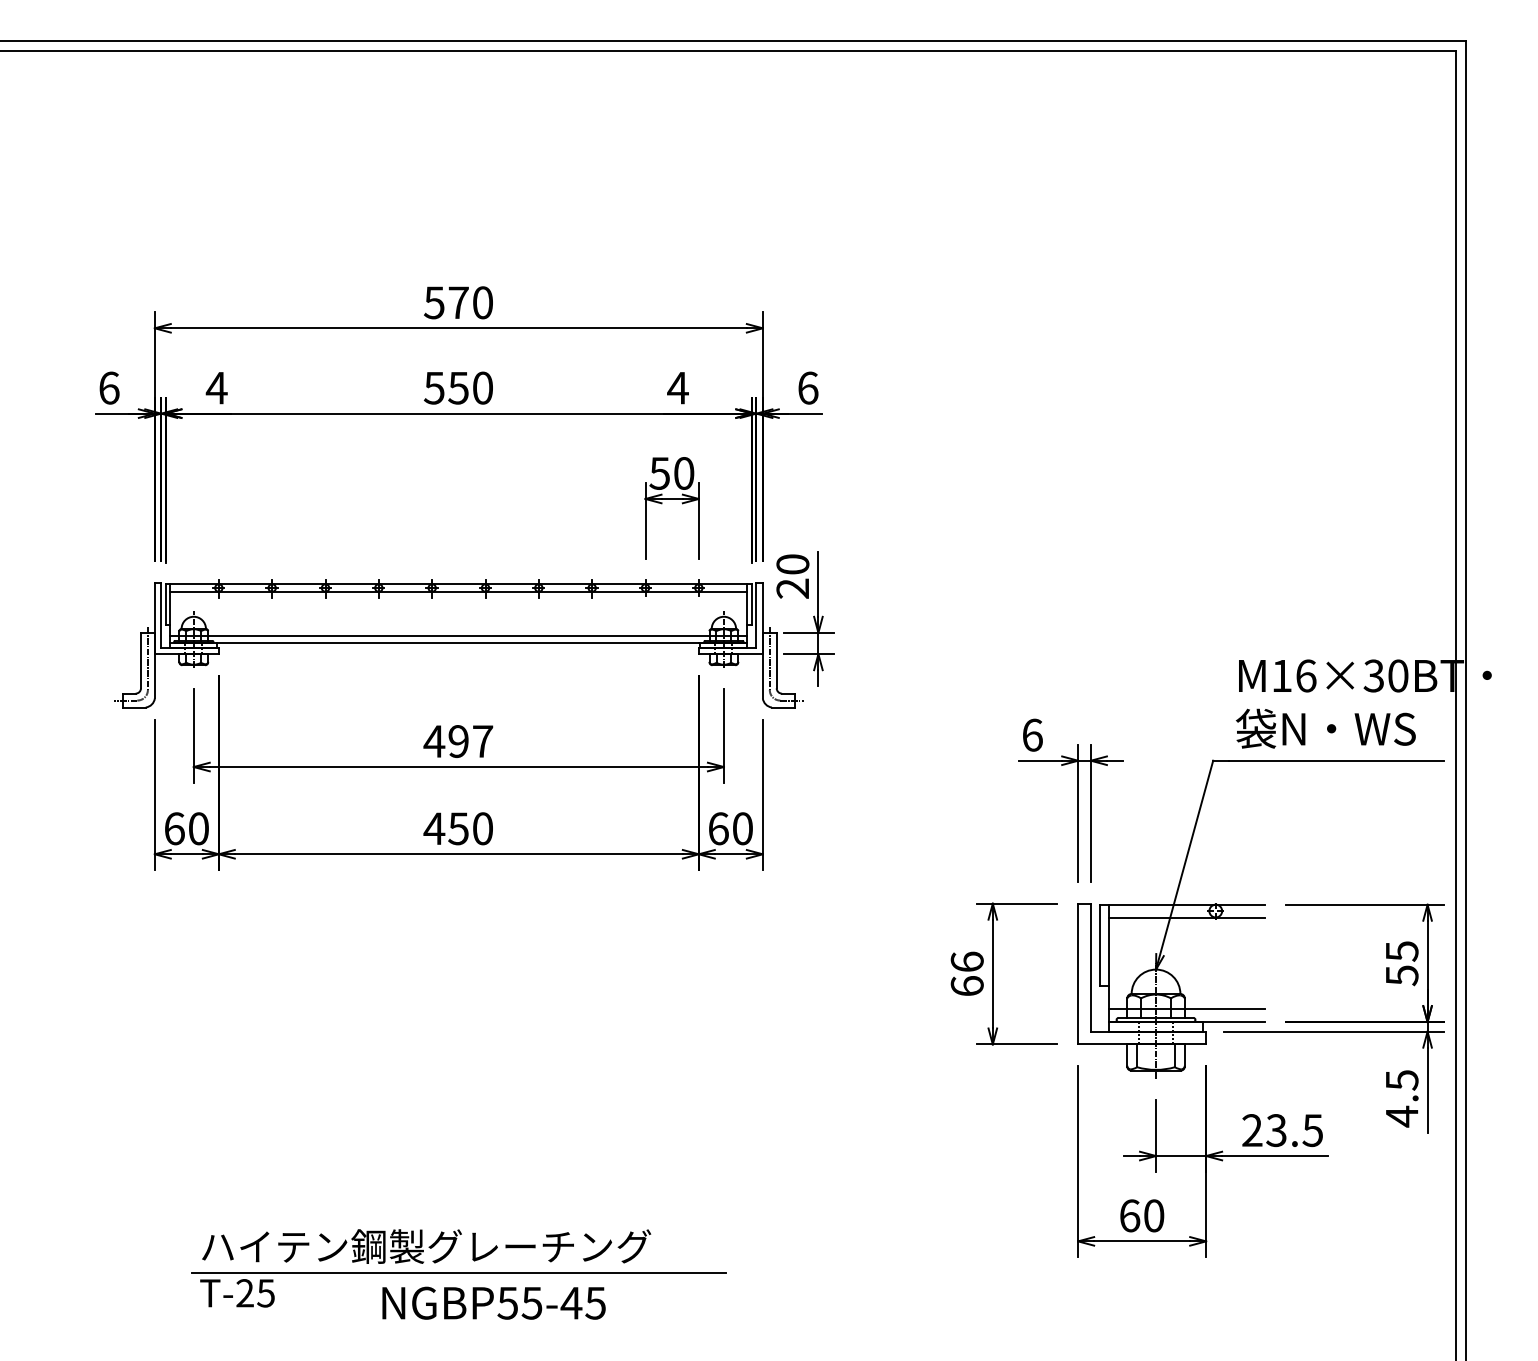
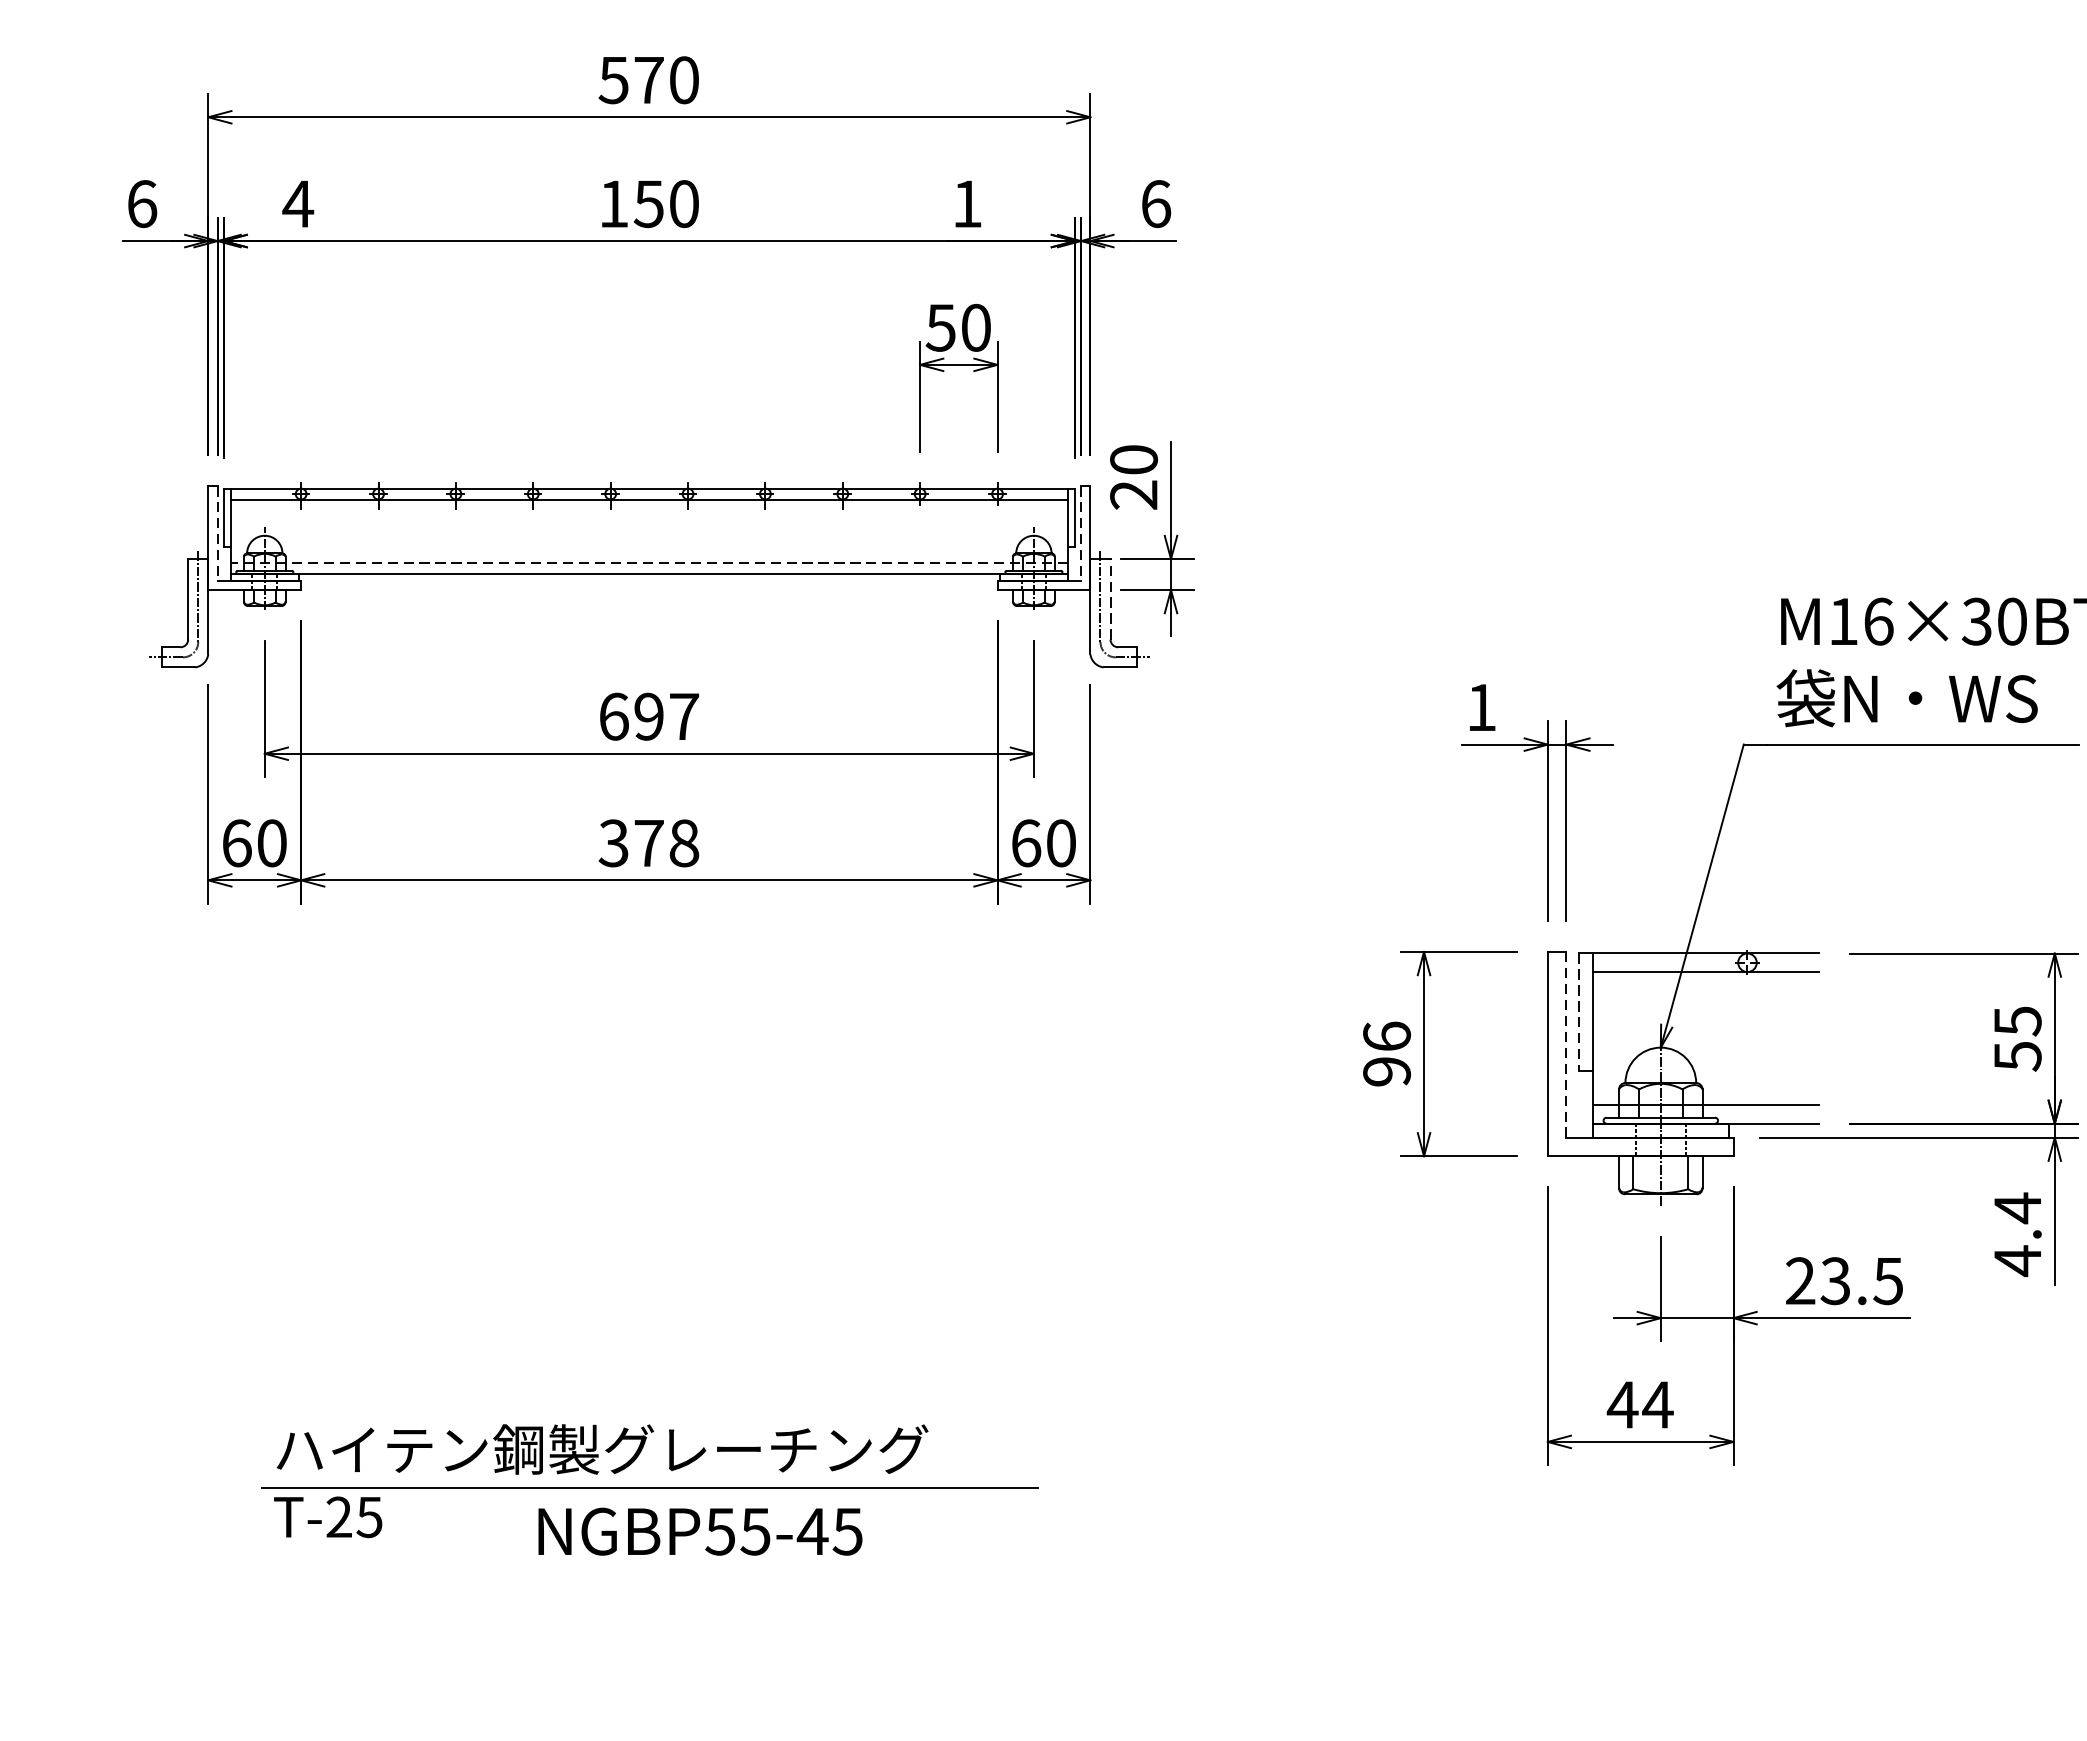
text: (433, 388) -> (612, 204), 550 -> 150
text: (677, 388) -> (966, 204), 4 -> 1
line: (161, 615) -> (217, 533), solid -> dashed
line: (756, 615) -> (1081, 533), solid -> dashed
line: (458, 635) -> (648, 562), solid -> dashed
line: (776, 660) -> (1110, 599), solid -> dashed
text: (1032, 734) -> (1481, 706), 6 -> 1
text: (434, 741) -> (614, 716), 497 -> 697
text: (458, 828) -> (648, 842), 450 -> 378
line: (1099, 945) -> (1578, 1012), solid -> dashed
line: (1090, 967) -> (1565, 1044), solid -> dashed
text: (966, 986) -> (1385, 1072), 66 -> 96
text: (1402, 1080) -> (2018, 1208), 4.5 -> 4.4
text: (1141, 1215) -> (1639, 1404), 60 -> 44

